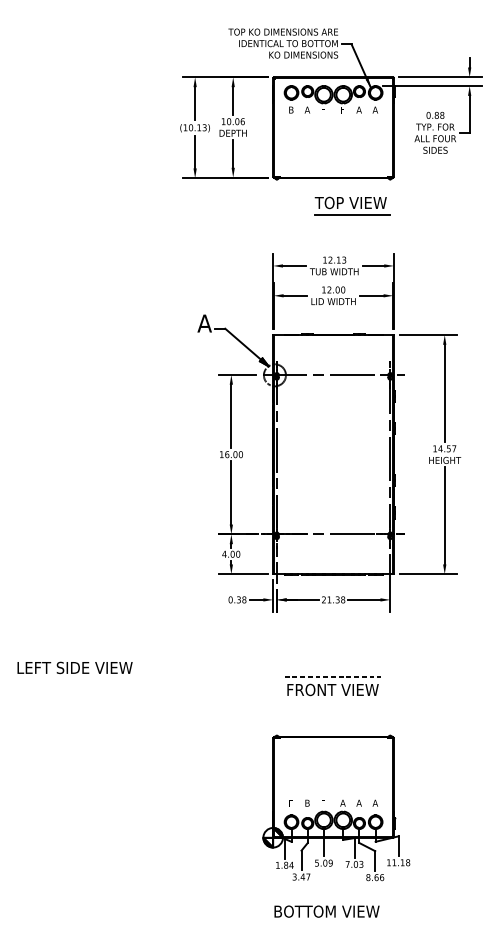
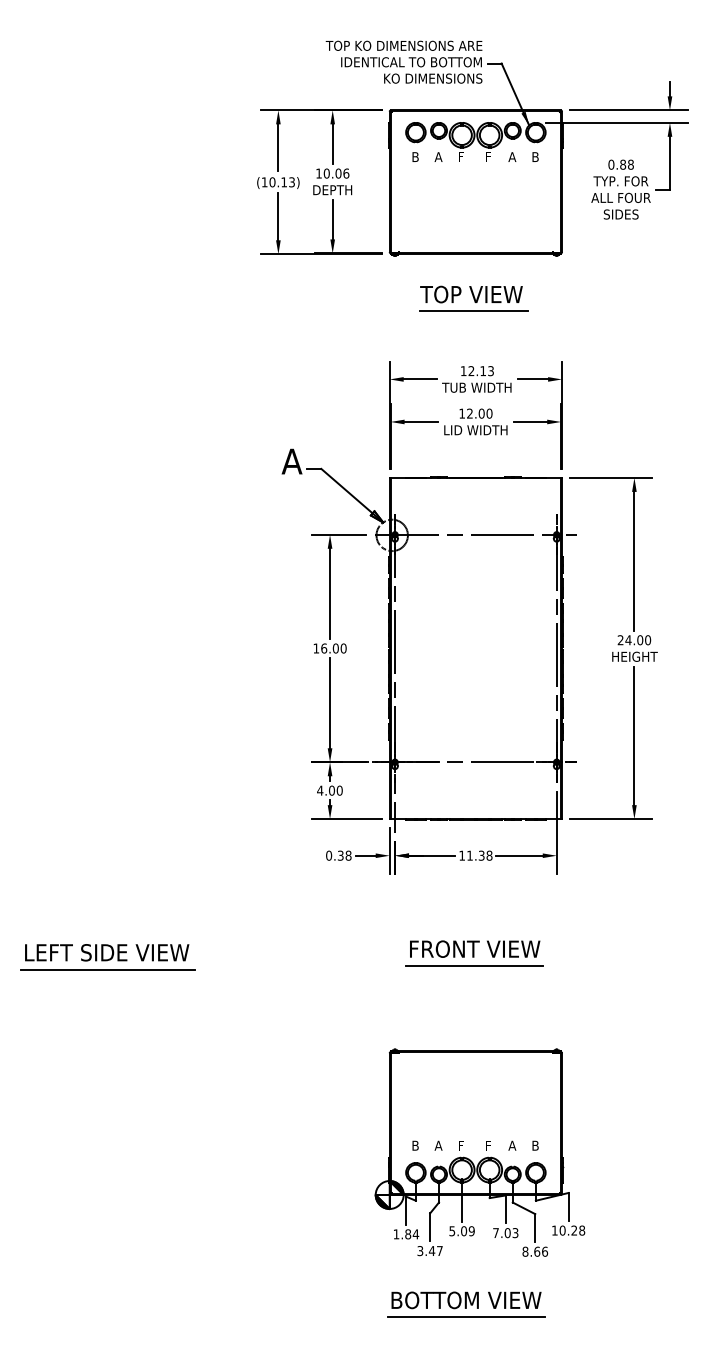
text: (375, 109) -> (535, 156), A -> B
part: (352, 205) -> (473, 298), moved
text: (444, 449) -> (634, 640), 14.57 -> 24.00
text: (323, 599) -> (461, 855), 21.38 -> 11.38
line: (332, 677) -> (474, 966), dashed -> solid
line: (75, 679) -> (107, 969), added
text: (333, 689) -> (475, 948), moved
text: (291, 803) -> (415, 1145), F -> B
text: (307, 803) -> (438, 1145), B -> A
text: (343, 803) -> (489, 1145), A -> F
text: (375, 803) -> (535, 1145), A -> B
text: (397, 862) -> (567, 1230), 11.18 -> 10.28
line: (326, 923) -> (465, 1317), added

